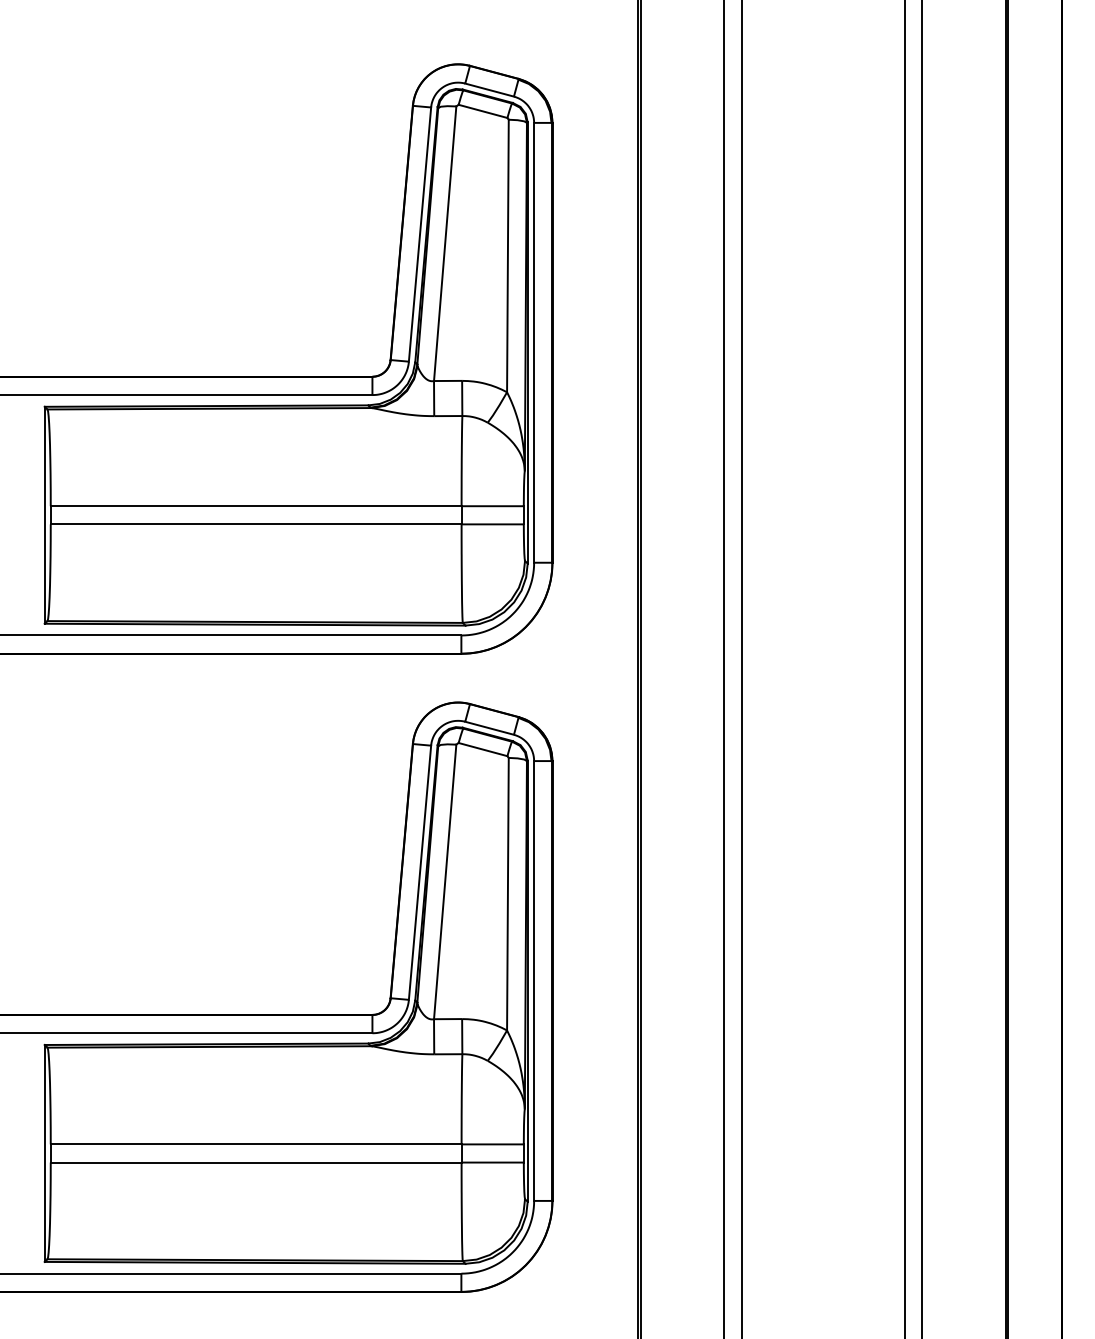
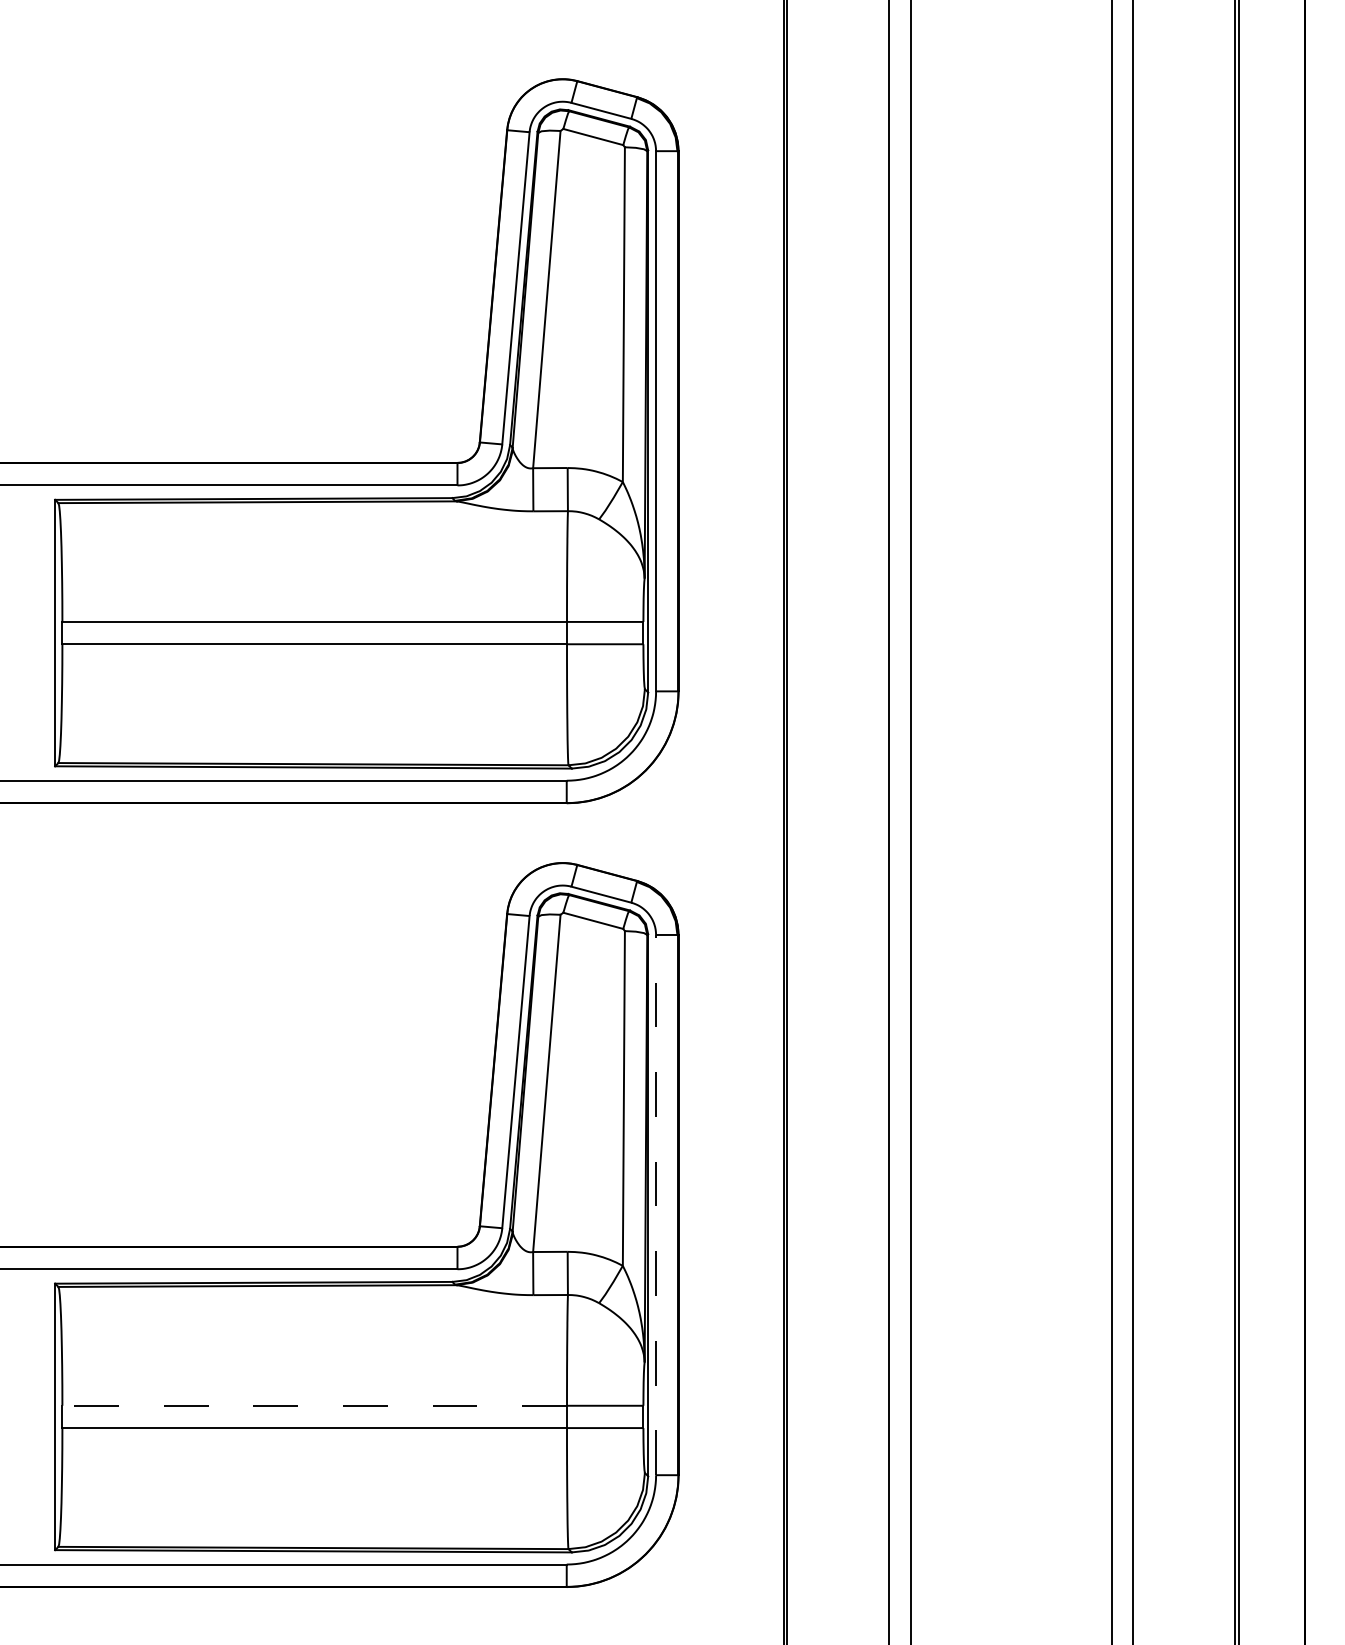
line: (534, 980) -> (656, 1204), solid -> dashed
line: (256, 1144) -> (314, 1405), solid -> dashed

